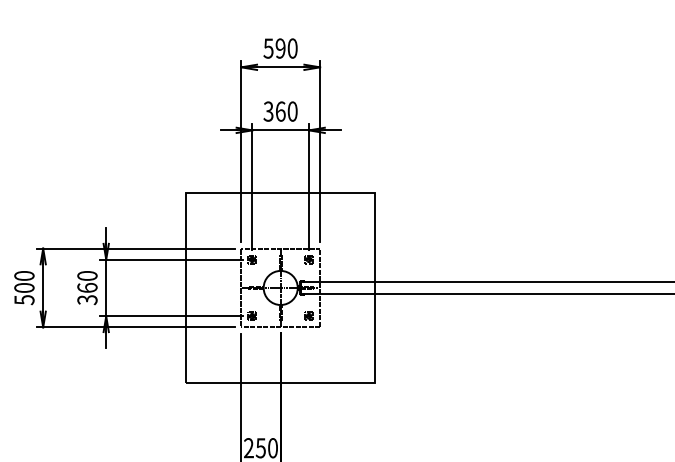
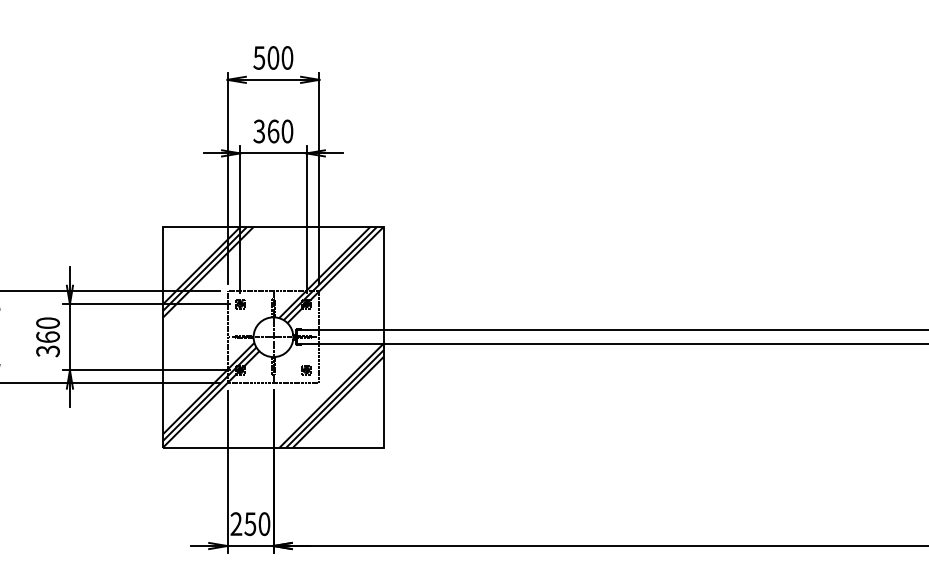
text: (280, 48) -> (273, 57), 590 -> 500
hatch: (280, 287) -> (273, 336), added

